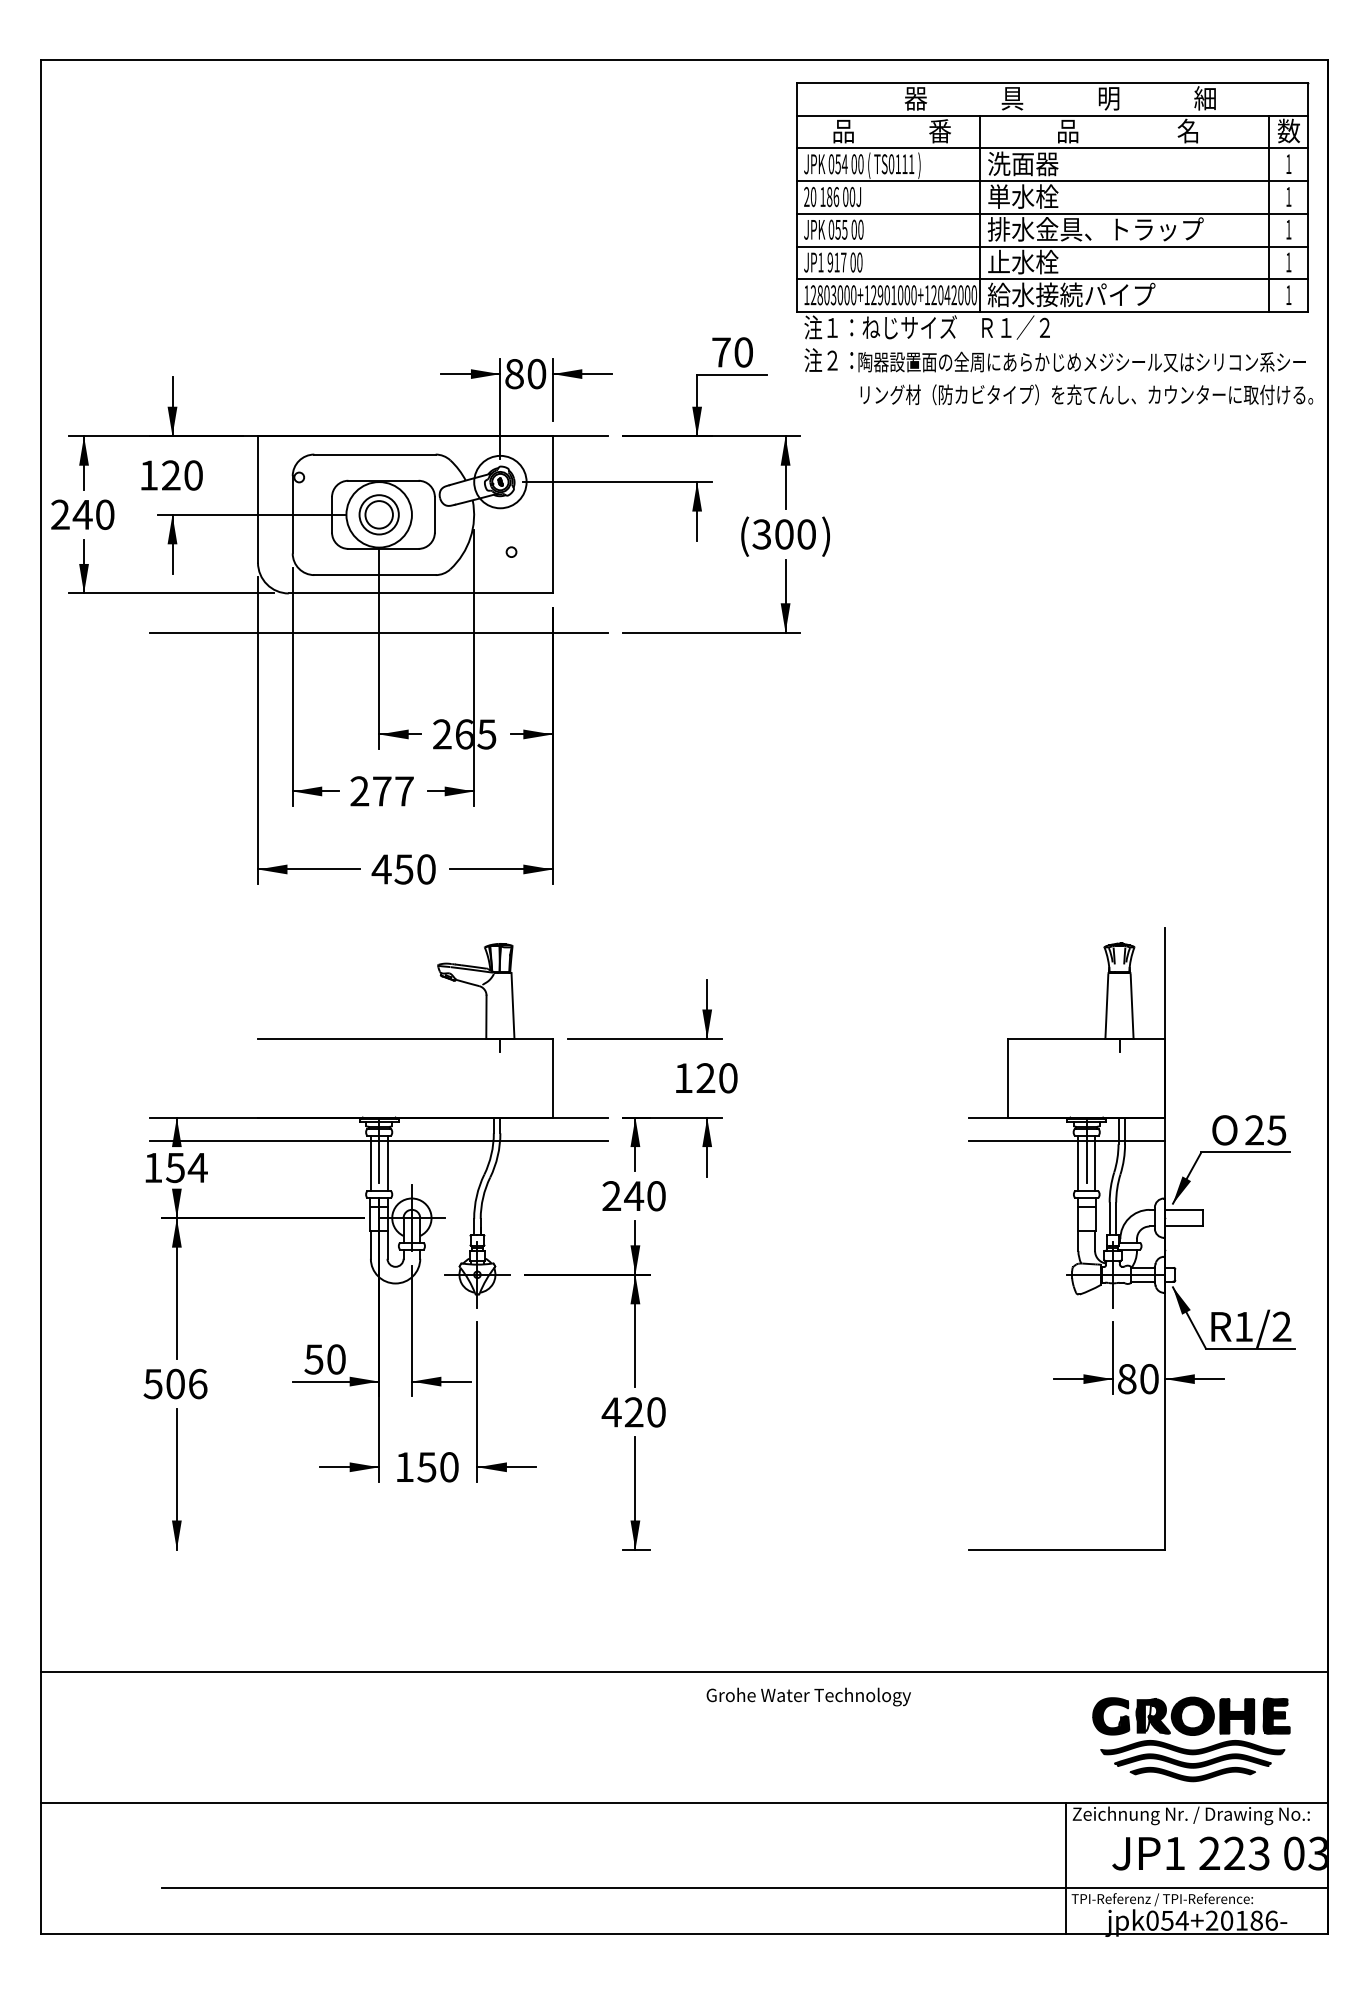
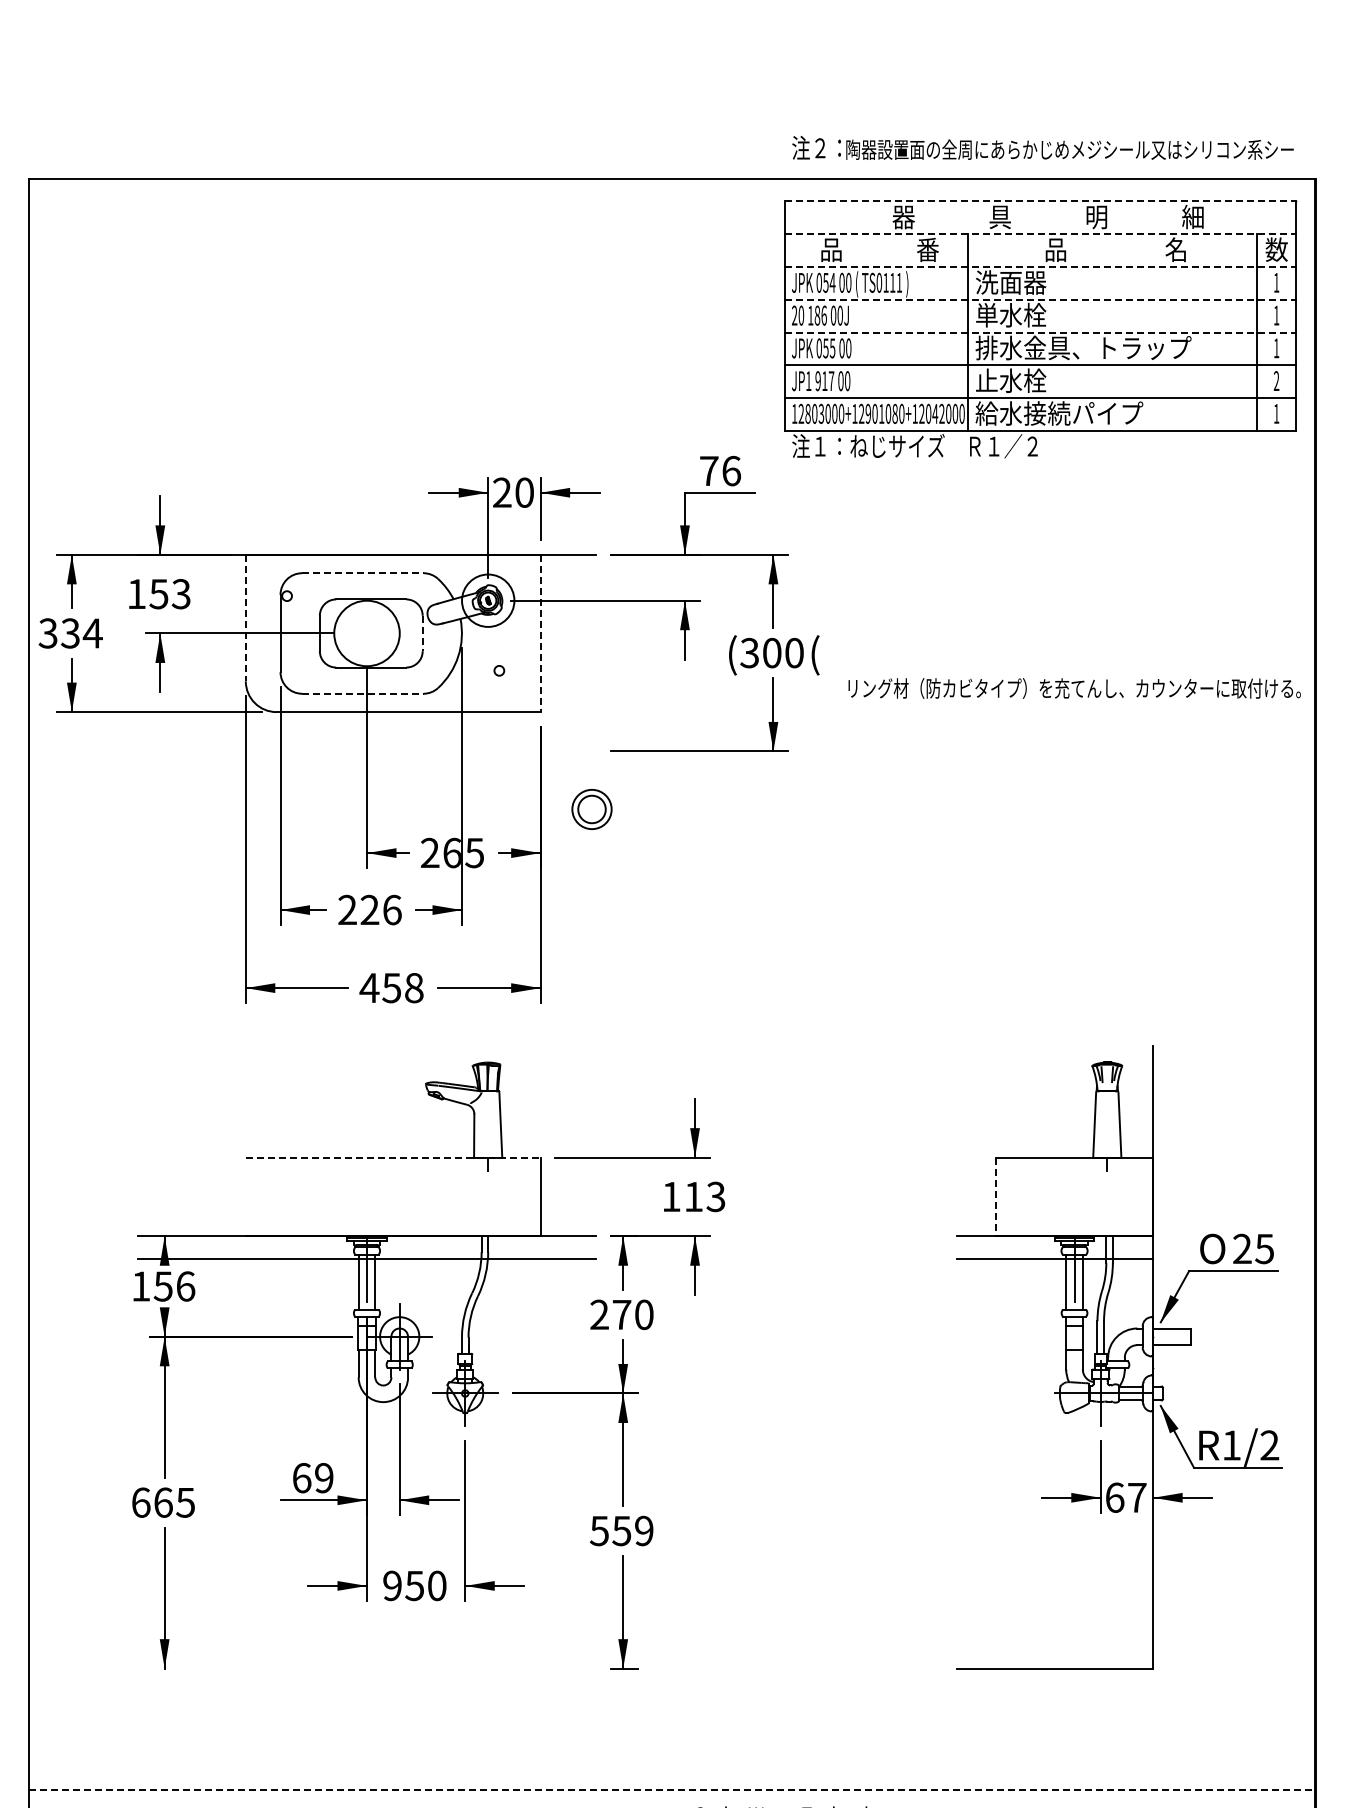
line: (1052, 82) -> (1040, 201), solid -> dashed
line: (1052, 115) -> (1040, 234), solid -> dashed
line: (1052, 148) -> (1040, 267), solid -> dashed
line: (1052, 181) -> (1040, 300), solid -> dashed
line: (1052, 213) -> (1040, 332), solid -> dashed
text: (1288, 262) -> (1276, 381), 1 -> 2
text: (907, 295) -> (895, 414), 12803000+12901000+12042000 -> 12803000+12901080+12042000
text: (743, 352) -> (731, 471), 70 -> 76
text: (1054, 360) -> (1042, 148), moved
text: (514, 373) -> (502, 492), 80 -> 20
text: (1086, 394) -> (1074, 688), moved
line: (375, 454) -> (363, 573), solid -> dashed
text: (181, 475) -> (169, 594), 120 -> 153
line: (258, 499) -> (246, 618), solid -> dashed
text: (83, 514) -> (71, 633), 240 -> 334
part: (378, 514) -> (591, 809), moved
line: (434, 514) -> (422, 633), solid -> dashed
line: (552, 514) -> (540, 633), solid -> dashed
text: (826, 536) -> (814, 655), ) -> (
line: (375, 575) -> (363, 694), solid -> dashed
line: (378, 632) -> (366, 751), removed
text: (393, 791) -> (381, 910), 277 -> 226
text: (426, 869) -> (414, 988), 450 -> 458
line: (405, 1038) -> (393, 1157), solid -> dashed
text: (716, 1078) -> (704, 1197), 120 -> 113
line: (1008, 1078) -> (996, 1197), solid -> dashed
text: (197, 1167) -> (185, 1286), 154 -> 156
text: (634, 1195) -> (622, 1314), 240 -> 270
text: (324, 1359) -> (312, 1478), 50 -> 69
text: (1138, 1379) -> (1126, 1498), 80 -> 67
text: (175, 1383) -> (163, 1502), 506 -> 665
text: (633, 1412) -> (621, 1531), 420 -> 559
text: (404, 1467) -> (392, 1586), 150 -> 950
line: (684, 1671) -> (672, 1790), solid -> dashed

